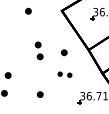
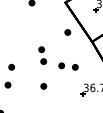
part: (38, 50) -> (42, 55), moved
part: (63, 52) -> (67, 32), moved
part: (64, 74) -> (68, 66), size x1.43

